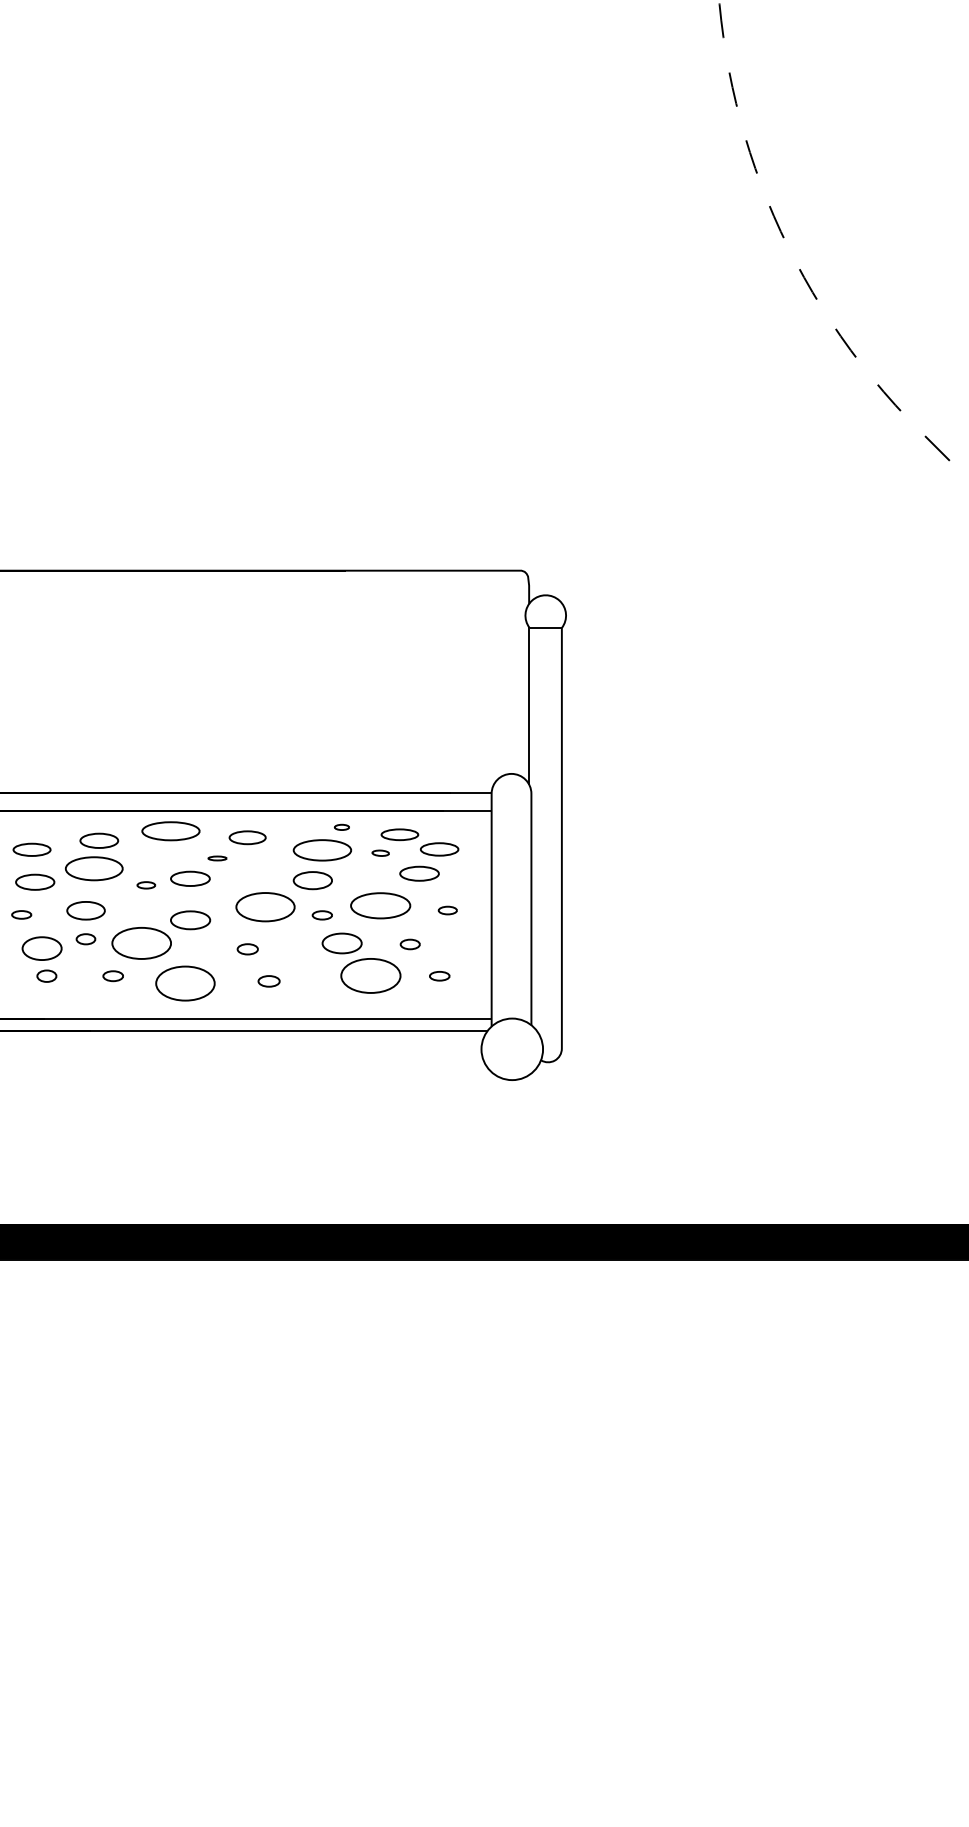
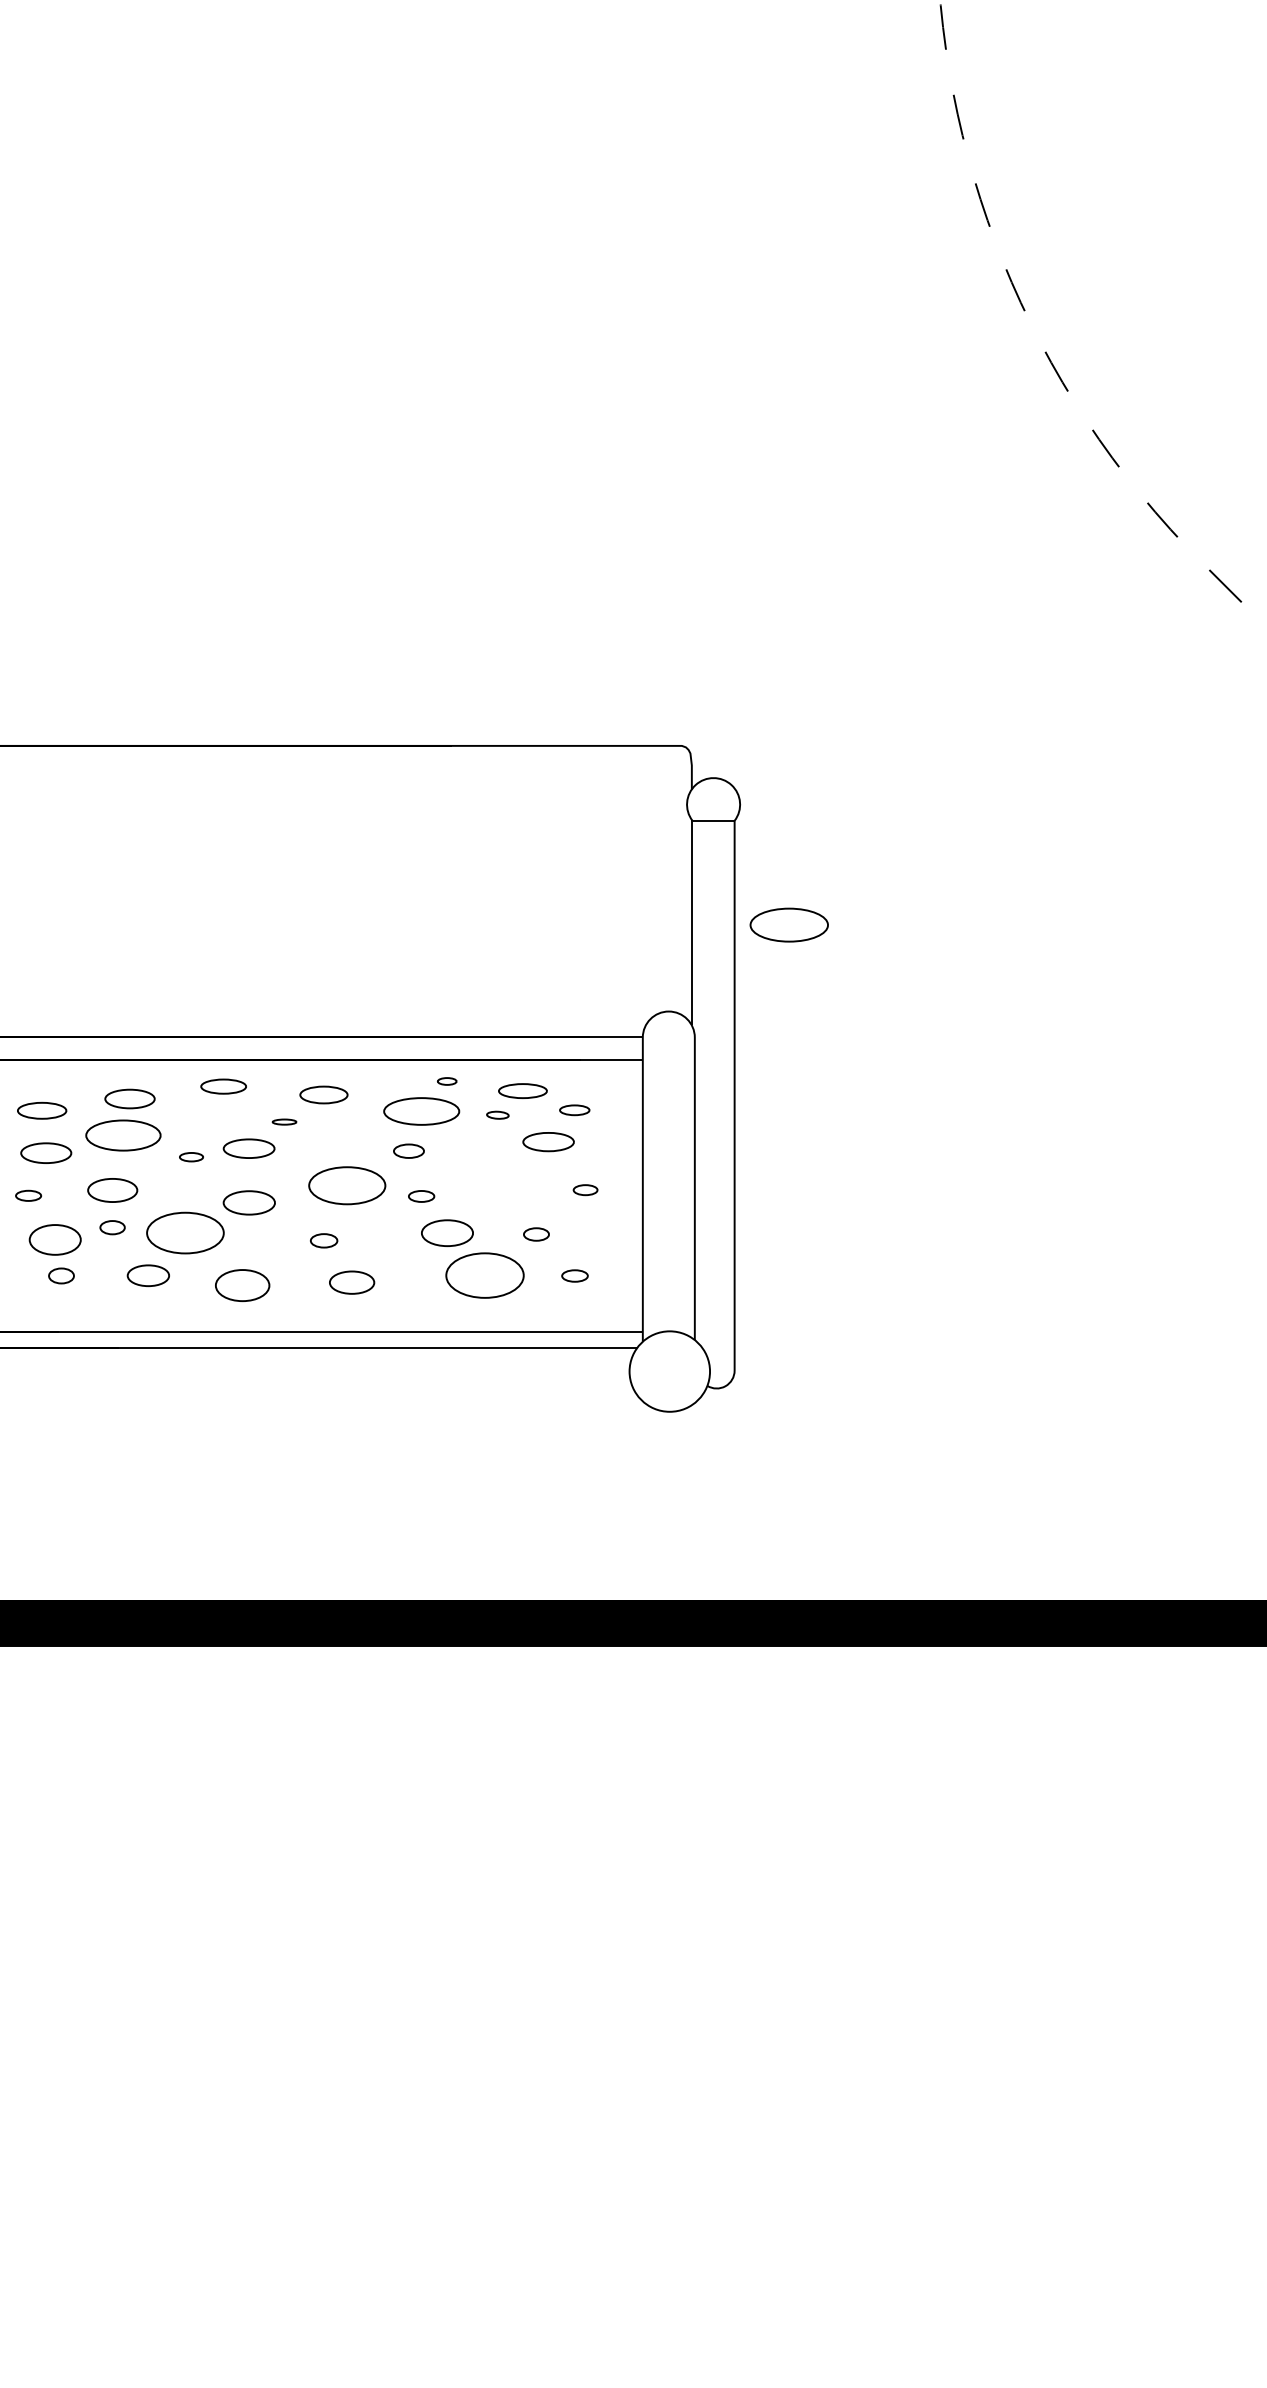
part: (170, 831) -> (223, 1086), size x0.6
part: (439, 849) -> (574, 1110), size x0.6
part: (312, 880) -> (408, 1150), size x0.6
part: (380, 905) -> (789, 924), moved
part: (112, 976) -> (147, 1276), size x1.6
part: (268, 981) -> (351, 1282), size x1.6
part: (185, 983) -> (242, 1285), size x0.7

